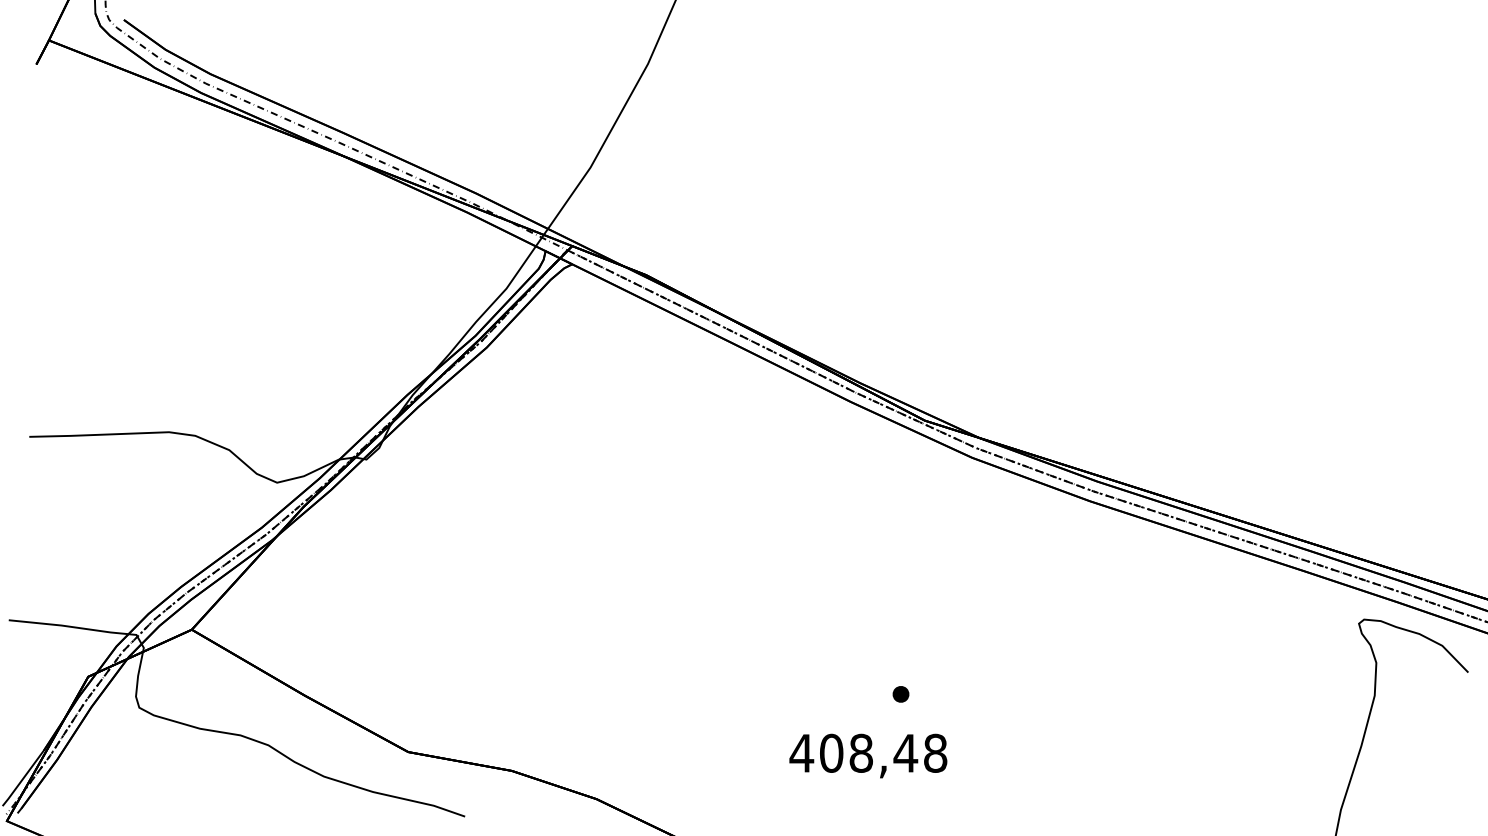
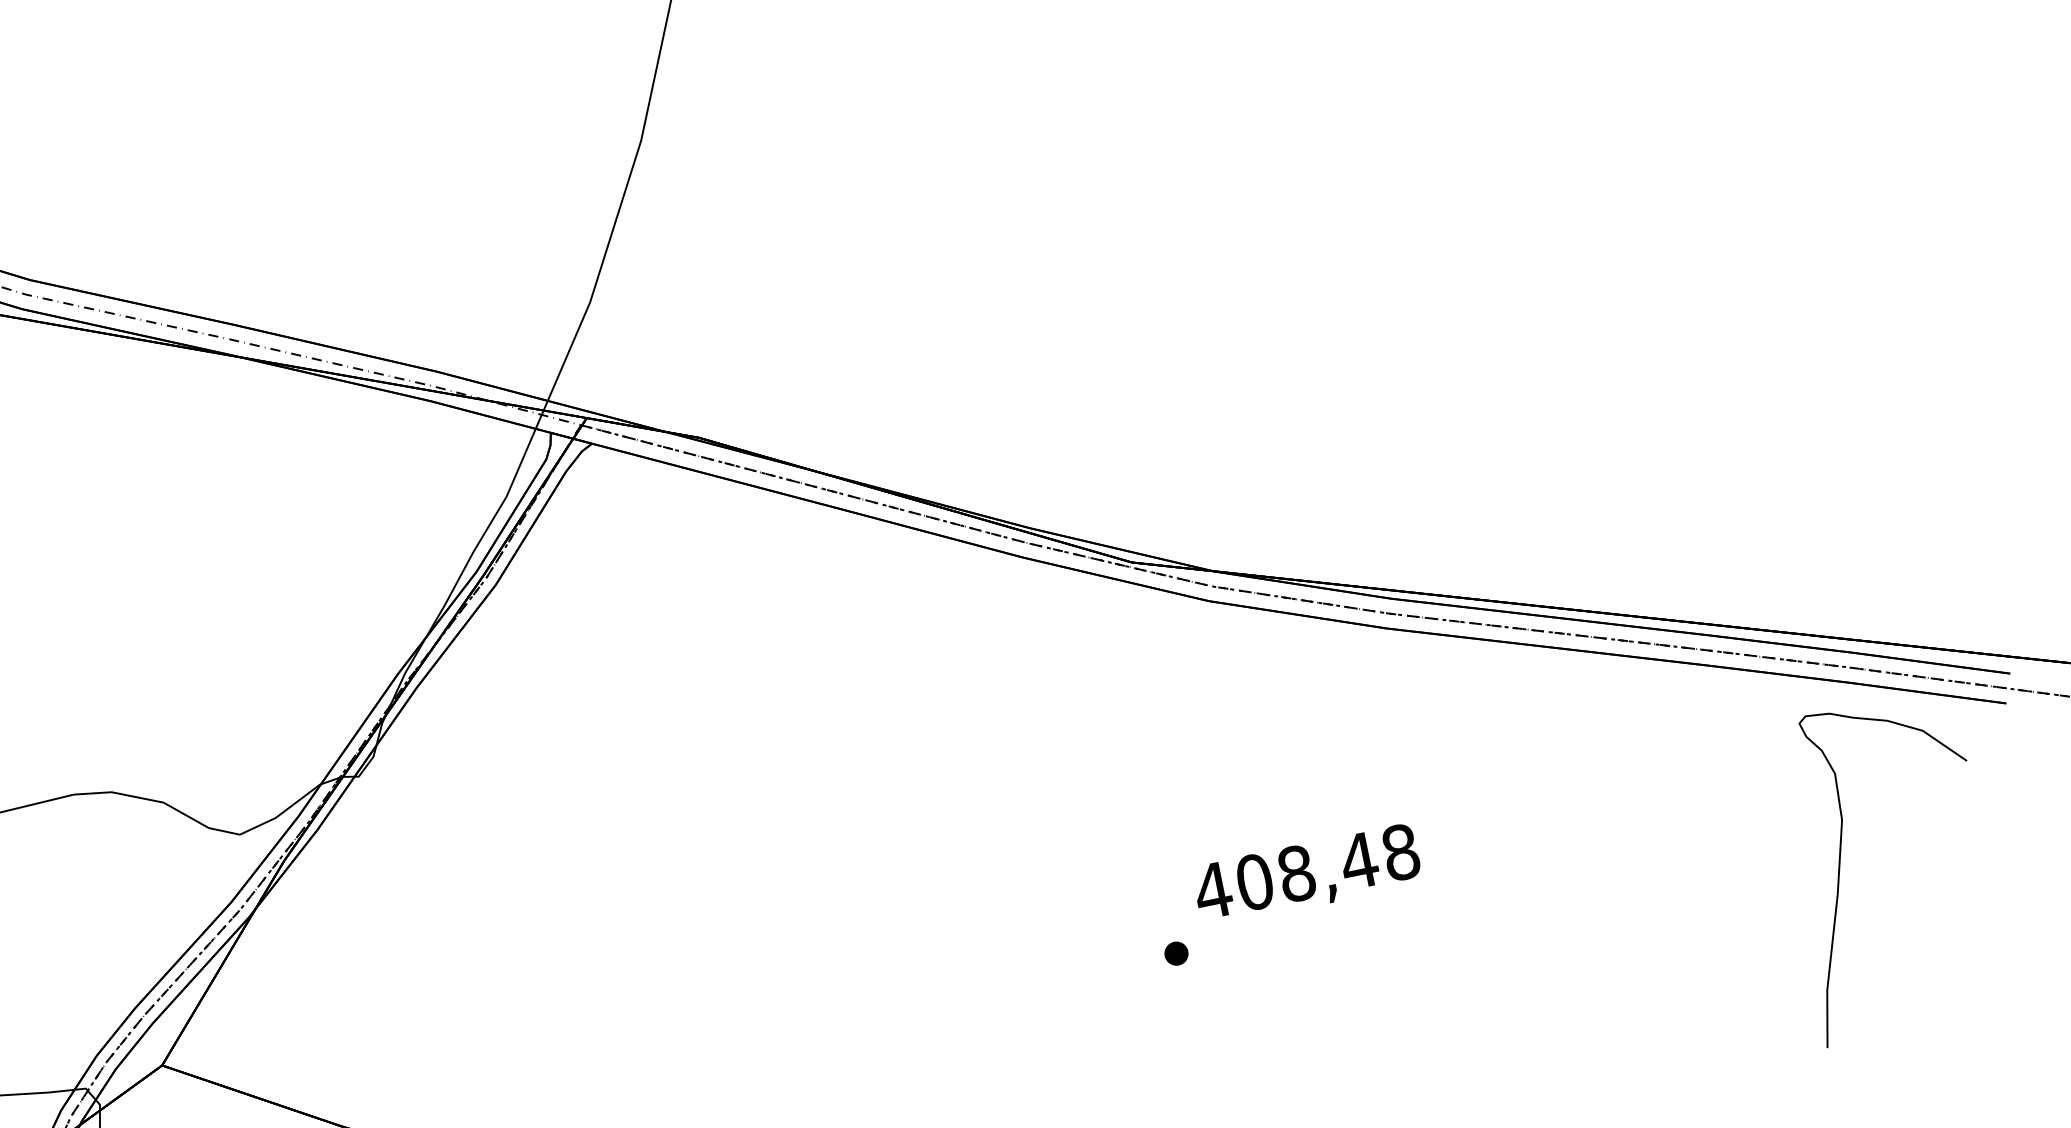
text: (868, 755) -> (1307, 874), moved

